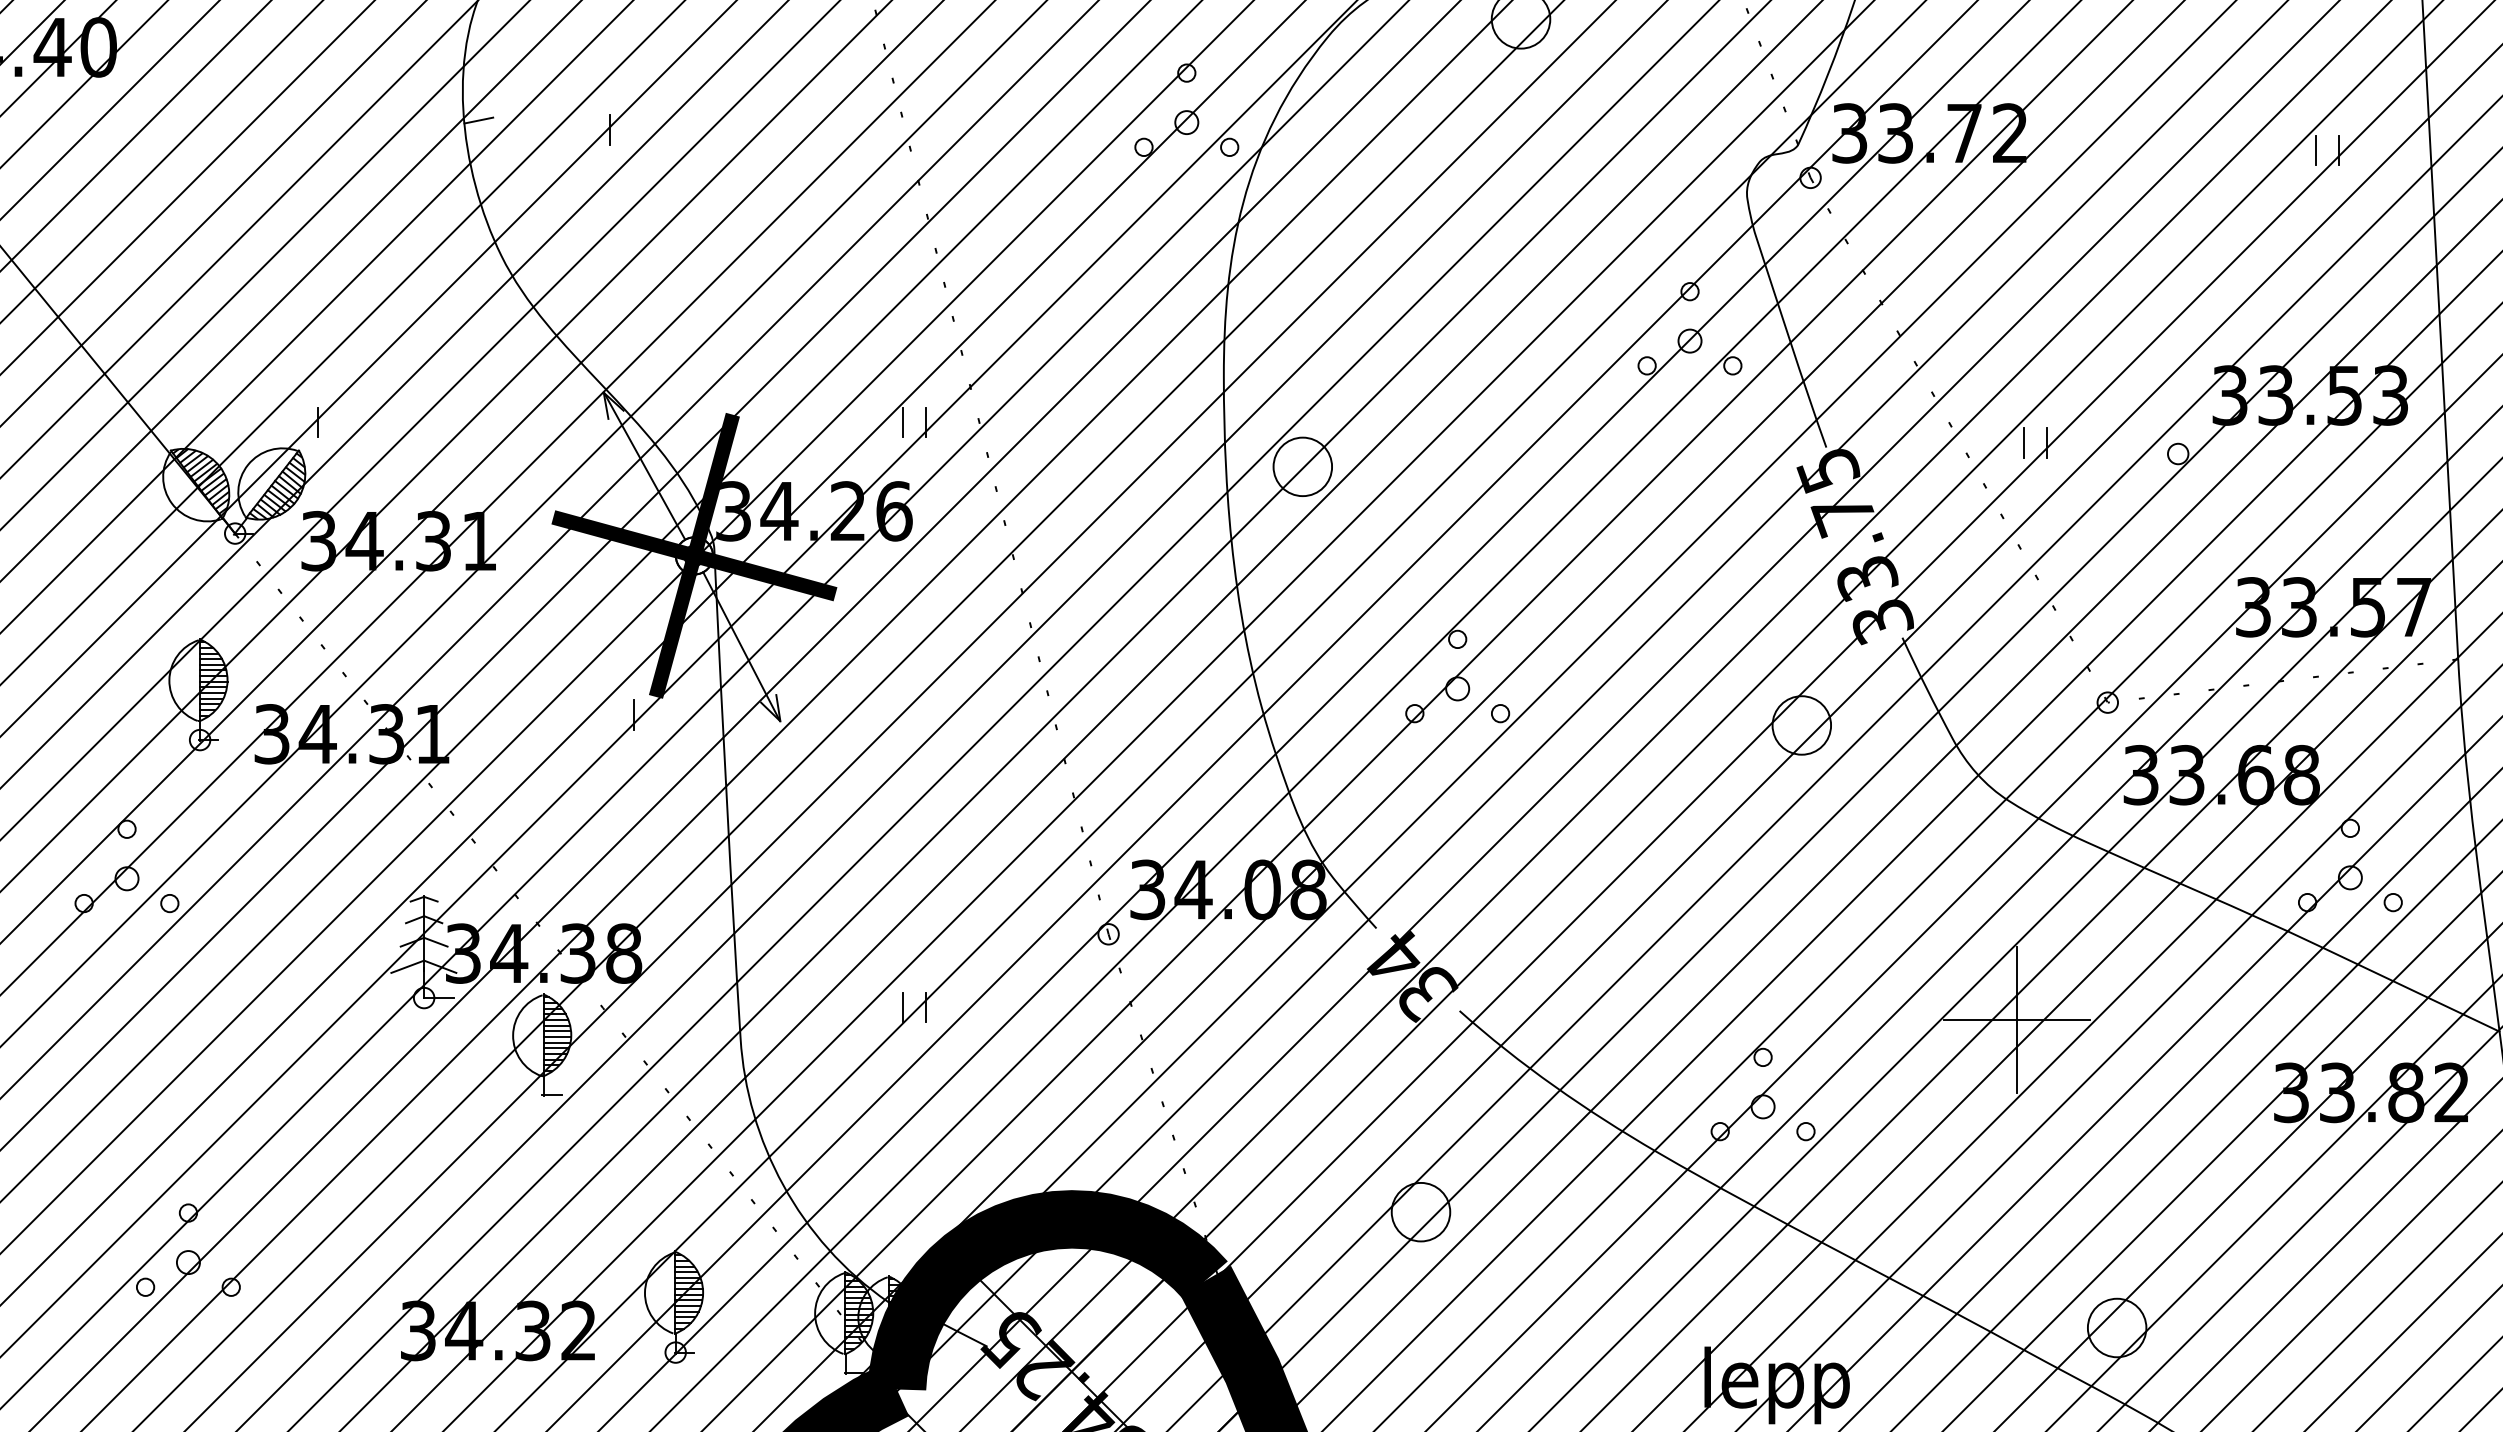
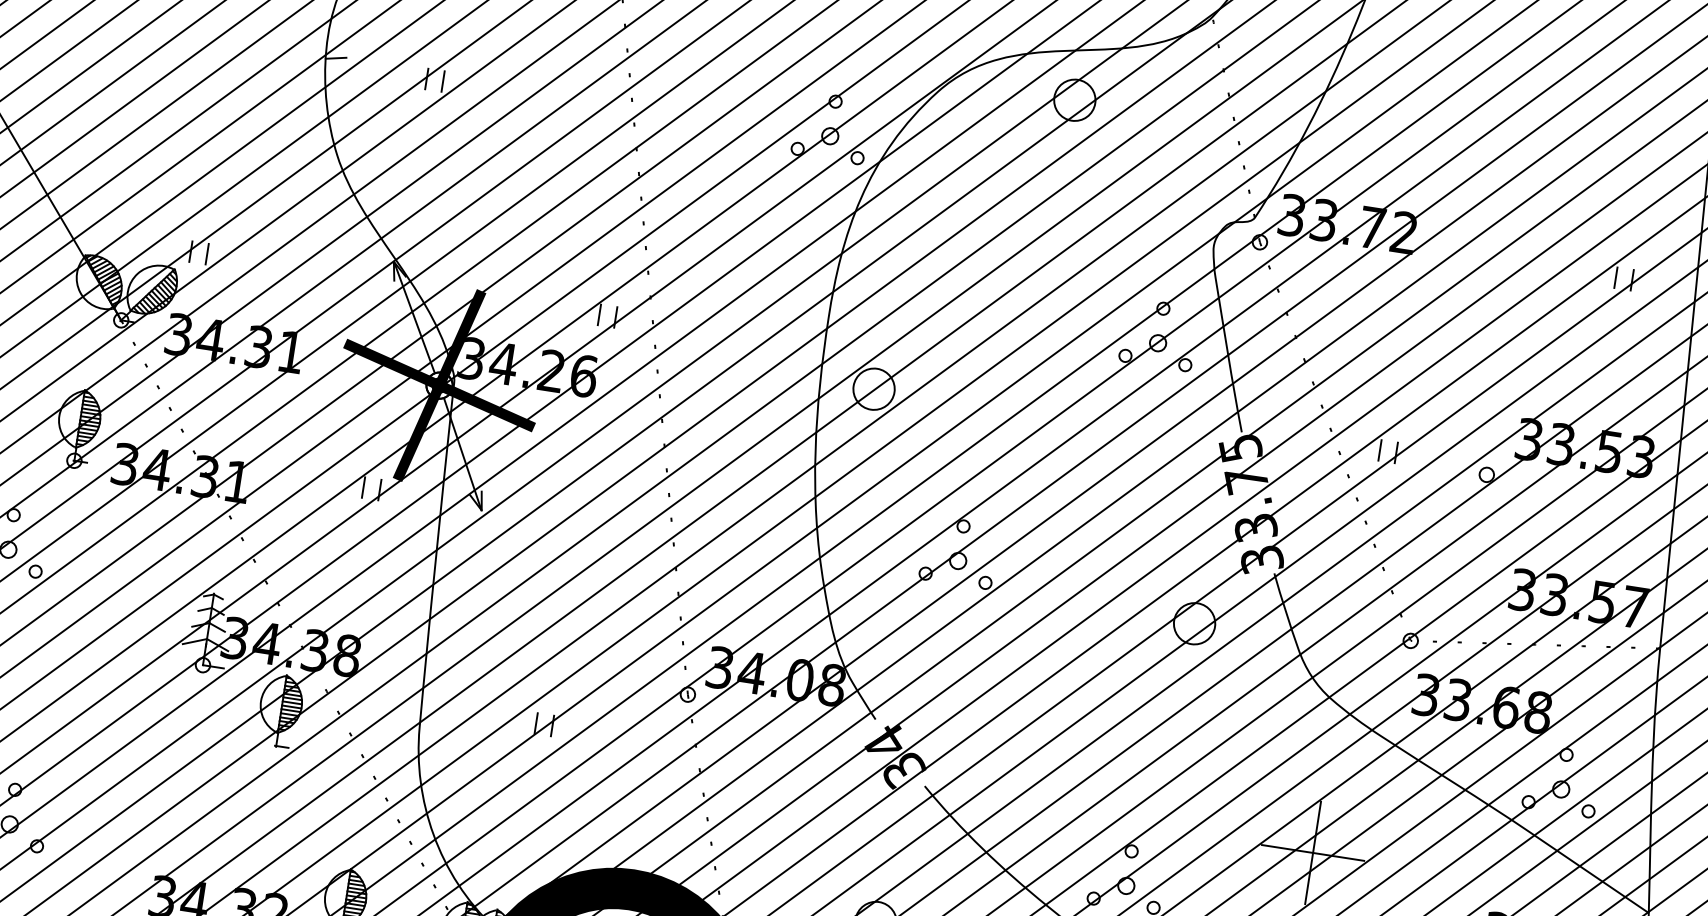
line: (633, 129) -> (443, 81), added
line: (341, 422) -> (207, 254), added
line: (610, 714) -> (363, 487), added

